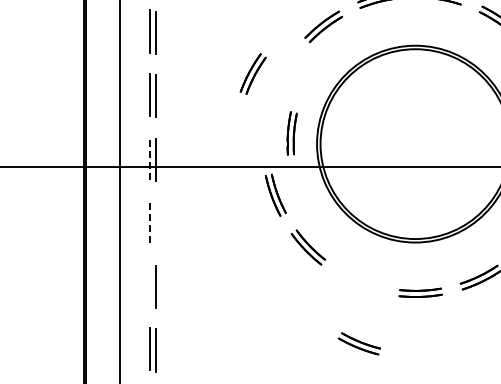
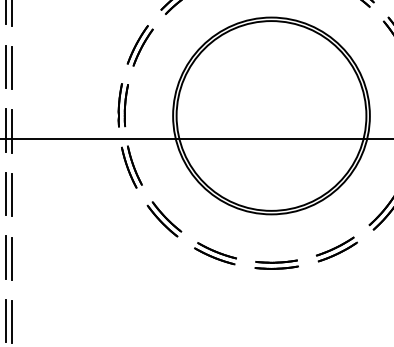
part: (252, 73) -> (139, 45), moved
part: (291, 133) -> (122, 105), moved
line: (150, 158) -> (6, 130), dashed -> solid
line: (150, 221) -> (6, 193), dashed -> solid
line: (156, 223) -> (12, 195), added
line: (150, 285) -> (6, 257), added
part: (359, 343) -> (215, 253), moved

